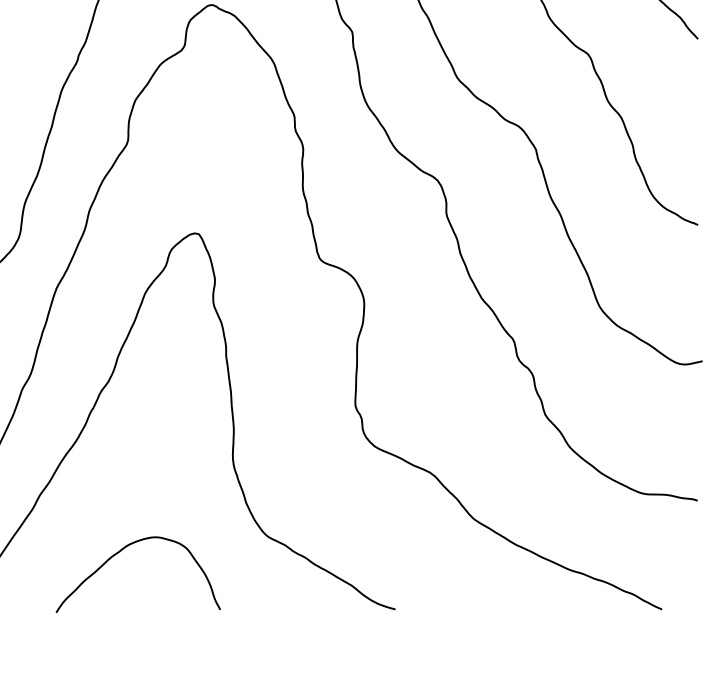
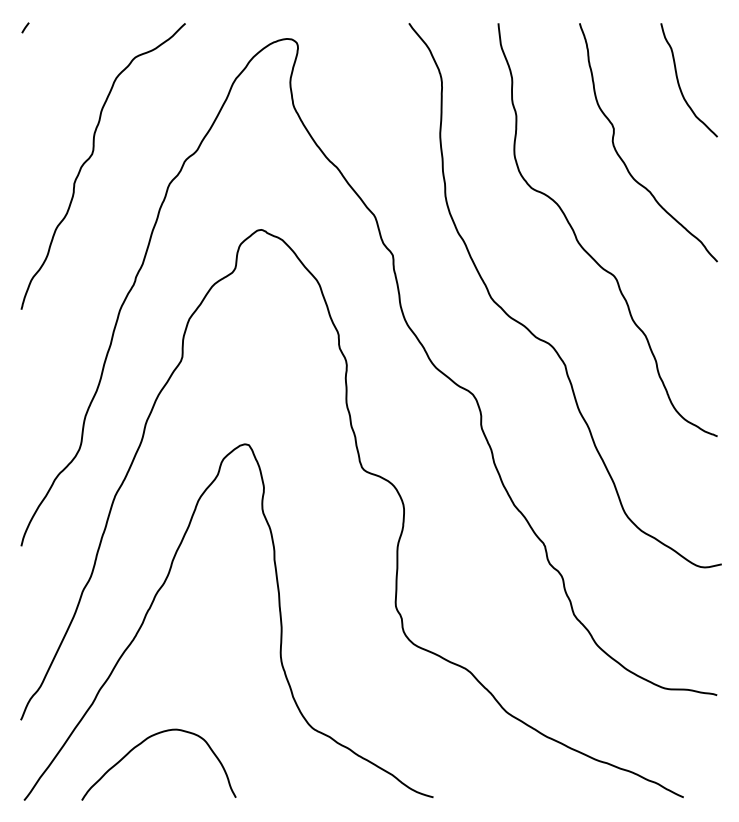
curve: (119, 553) -> (141, 744), moved

